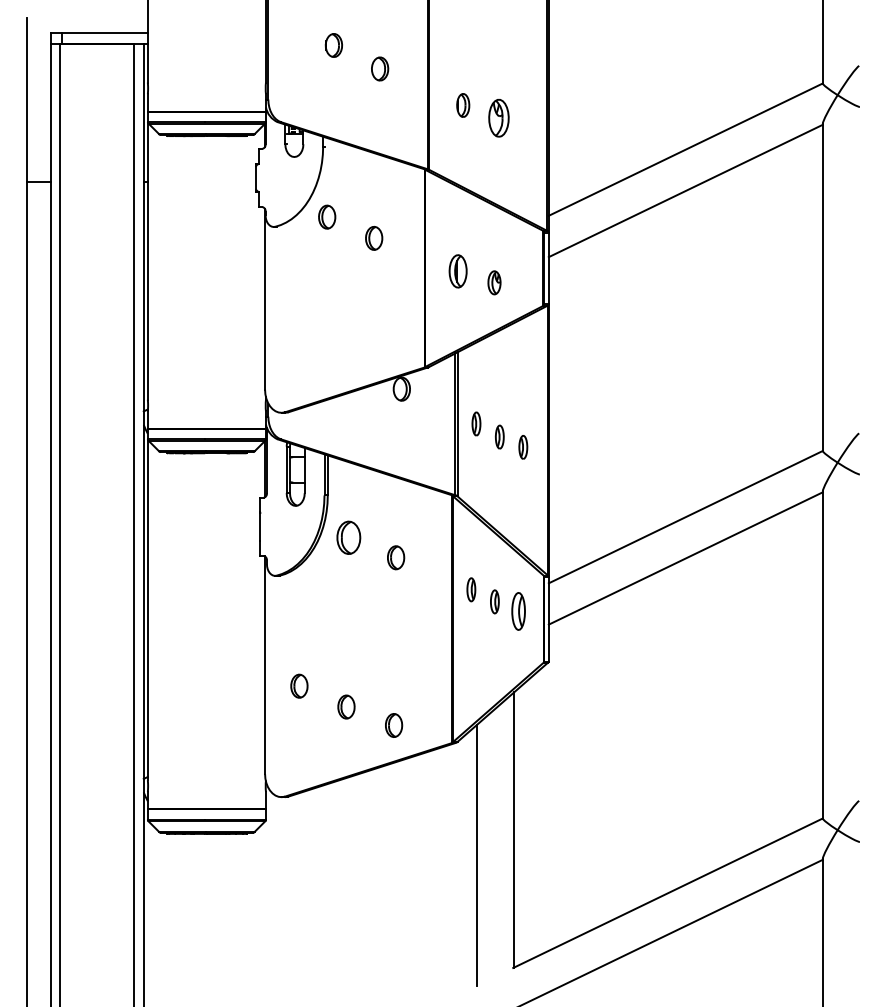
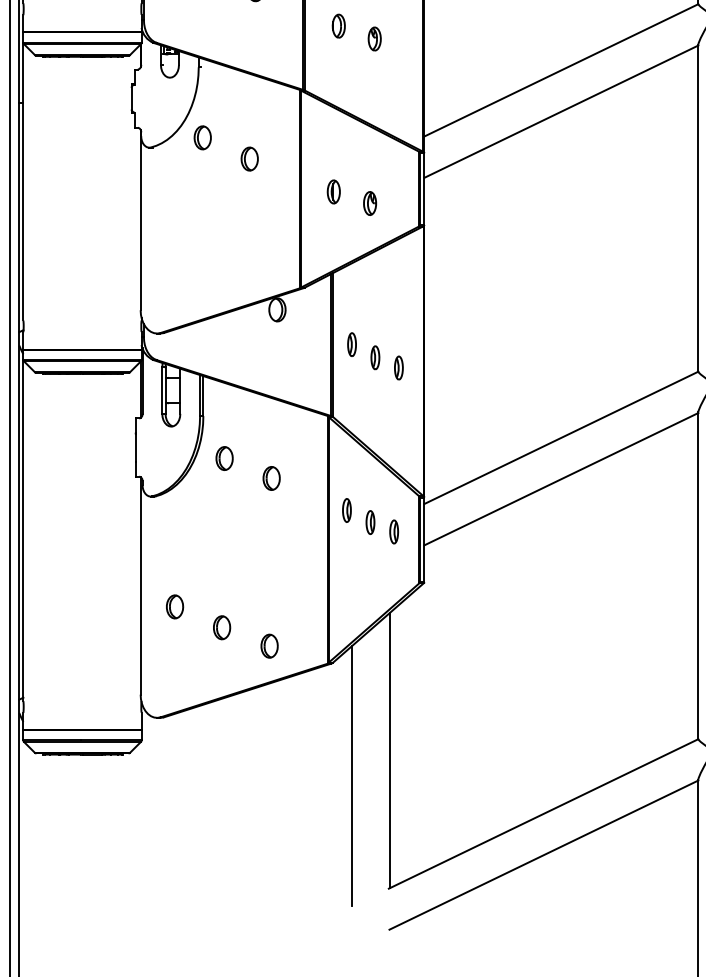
part: (499, 118) -> (375, 39), size x0.62
part: (458, 270) -> (334, 191), size x0.71
part: (349, 537) -> (225, 458), size x0.71
part: (518, 610) -> (394, 531), size x0.62

